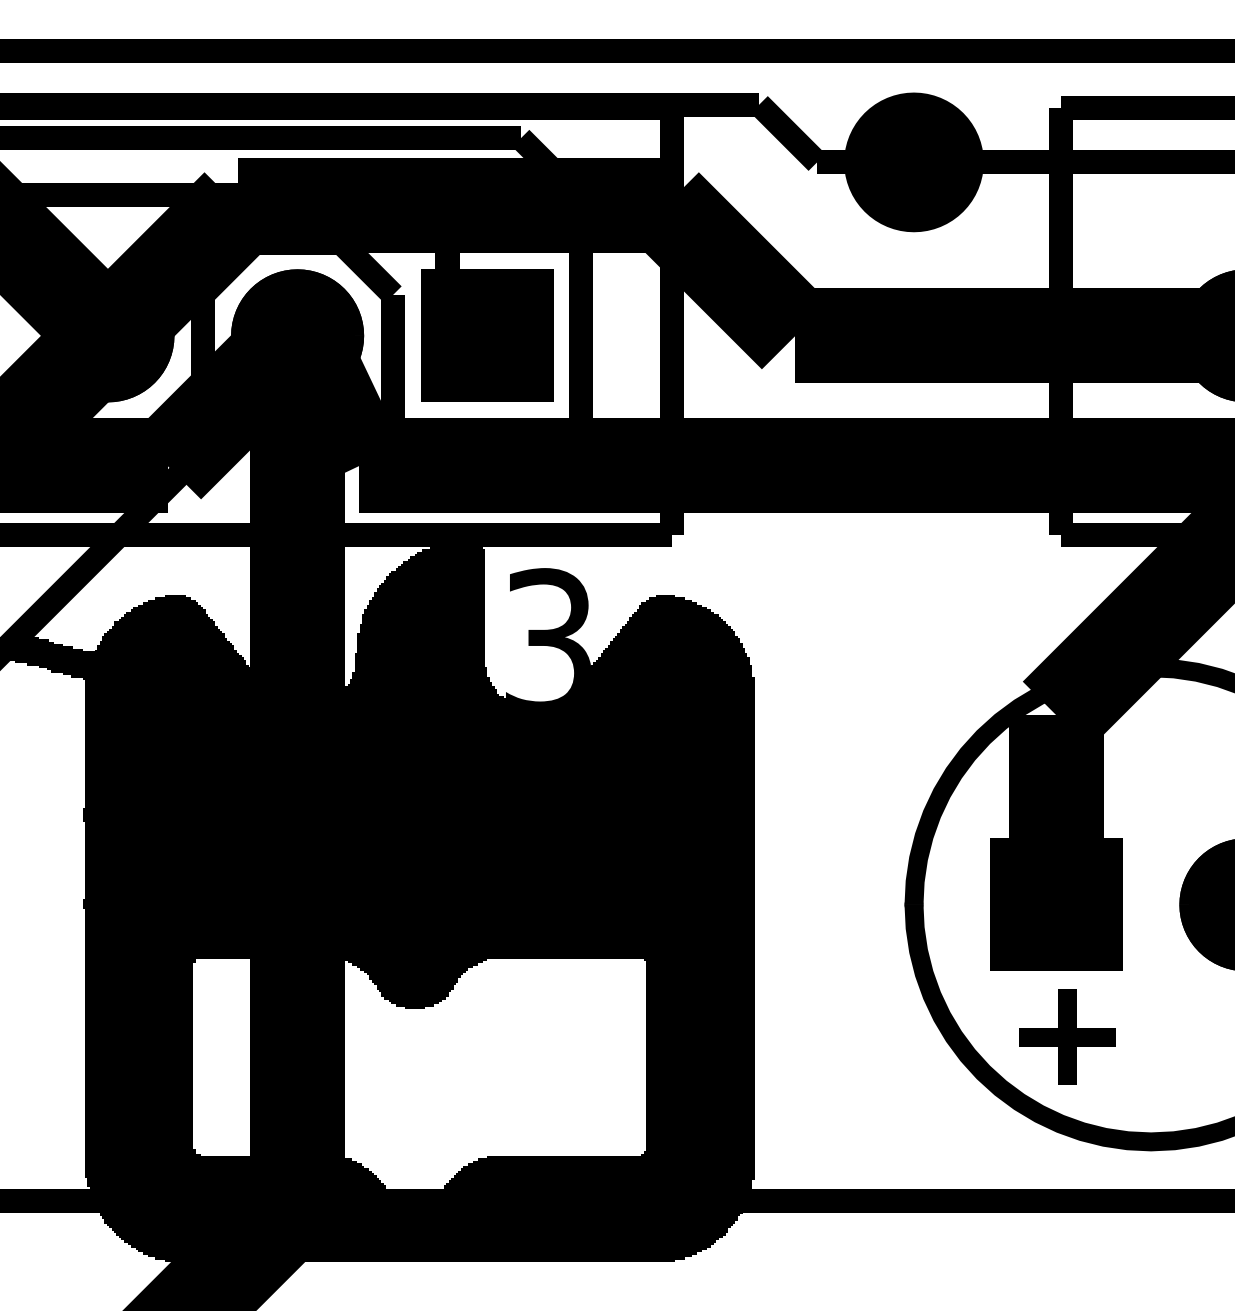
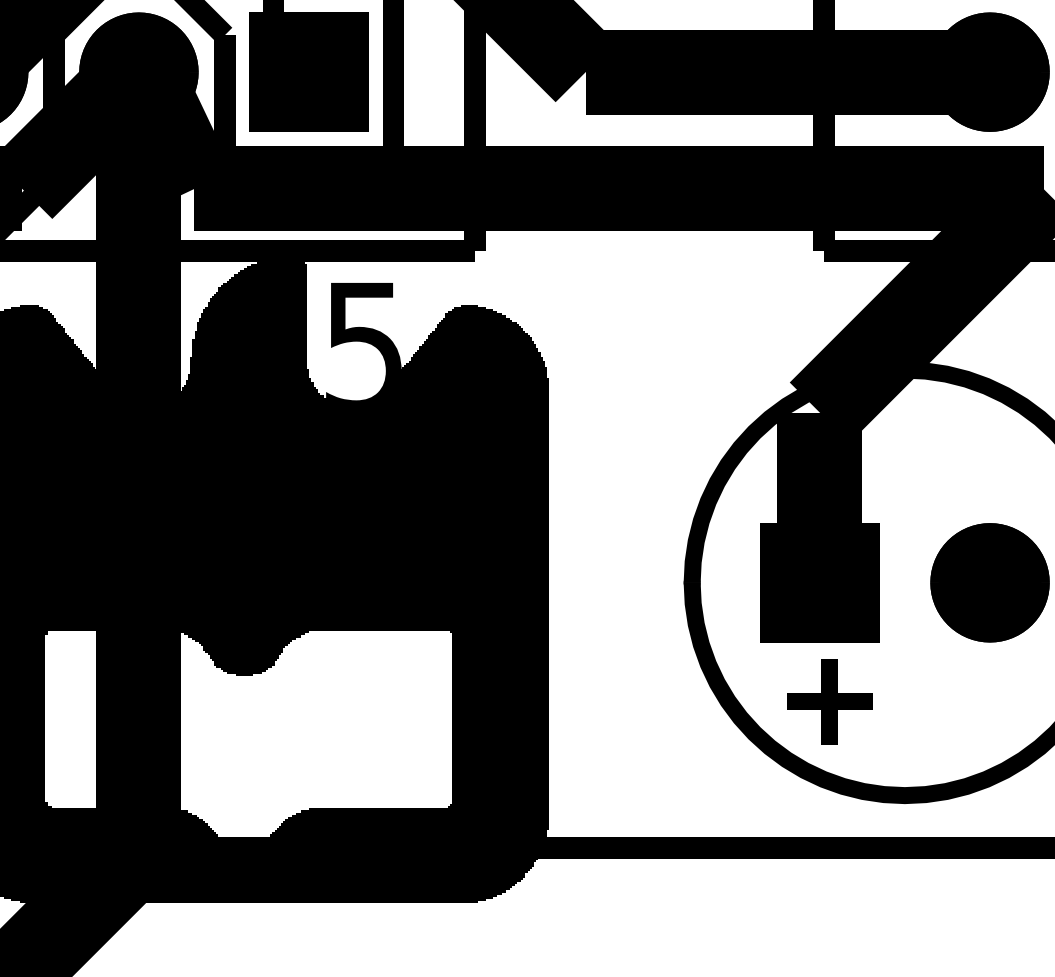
text: (548, 634) -> (364, 340), J3 -> J5

